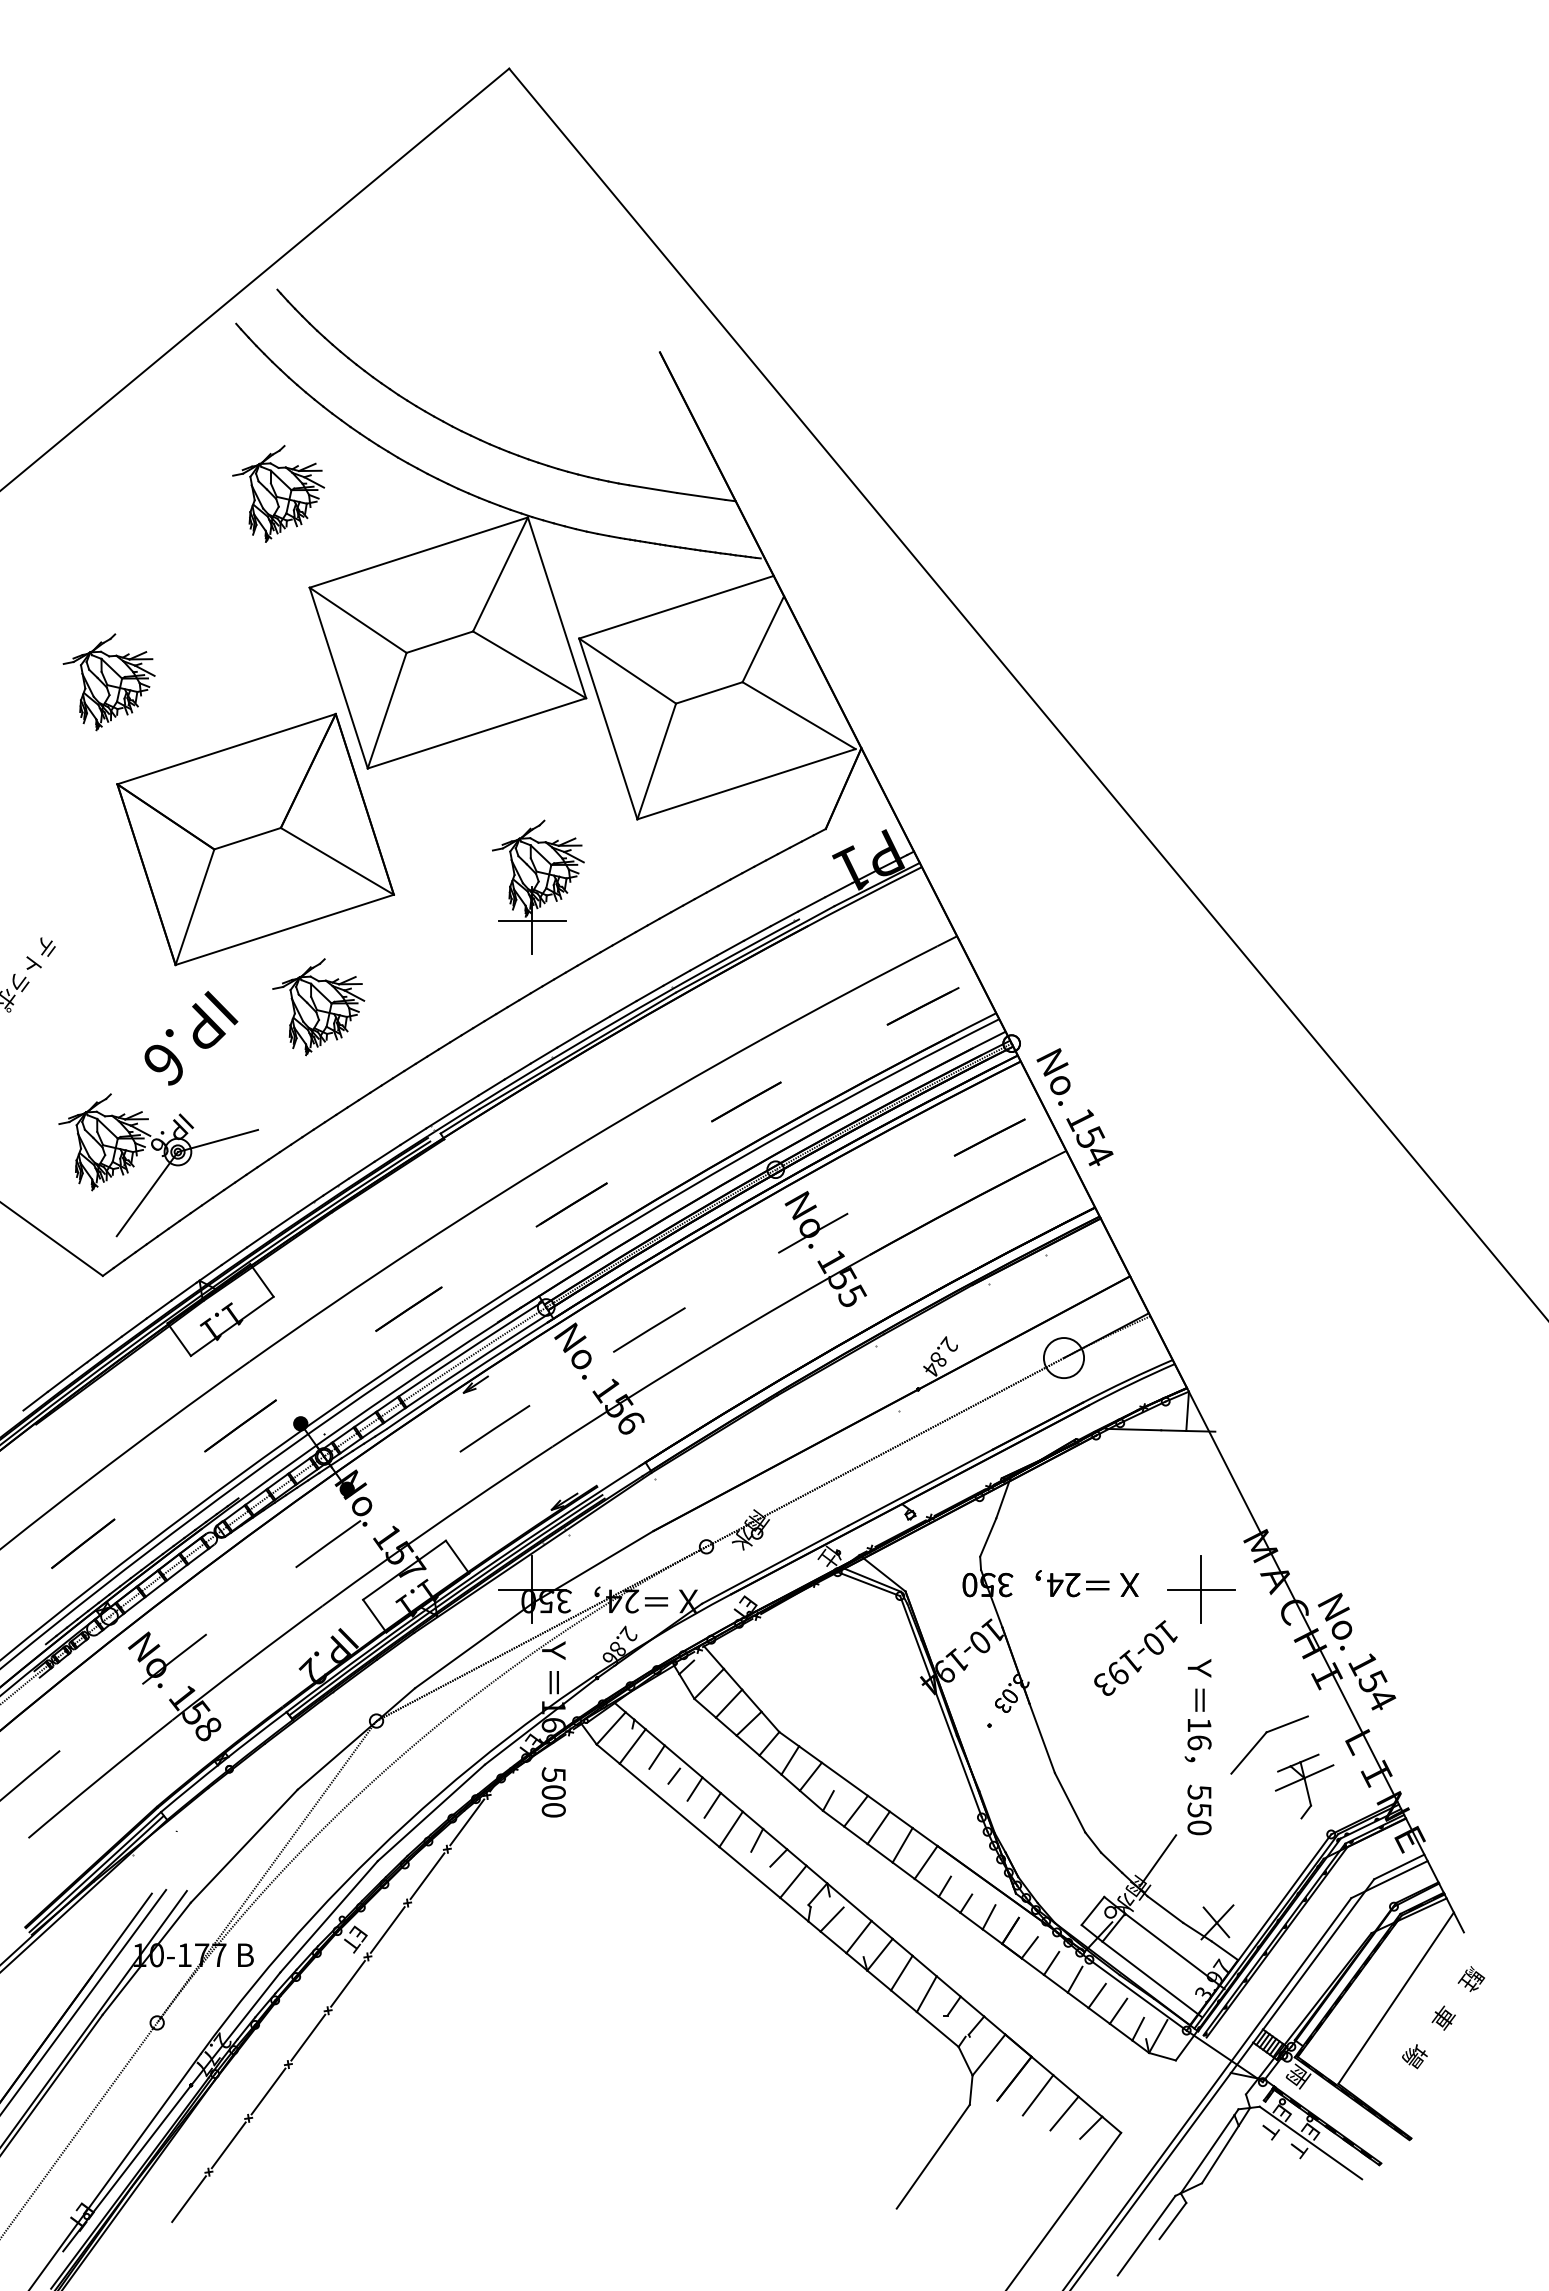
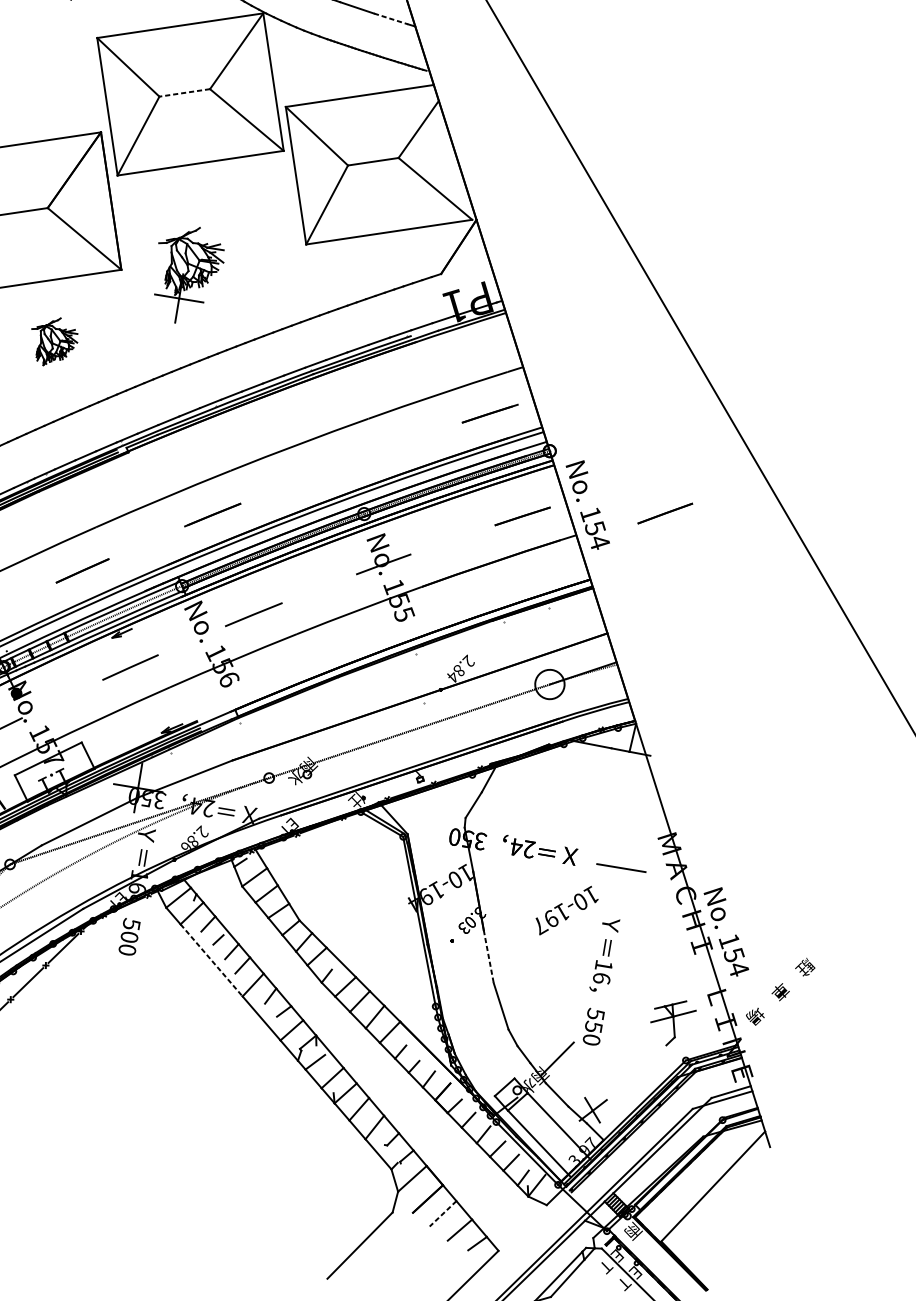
line: (701, 496) -> (391, 18), solid -> dashed
line: (439, 642) -> (184, 93), solid -> dashed
part: (538, 886) -> (187, 274), moved
part: (318, 1007) -> (53, 342), size x0.7
line: (746, 1101) -> (665, 513), moved
line: (1201, 1589) -> (621, 868), removed
text: (1105, 1685) -> (540, 925), 10-193 -> 10-197
part: (1263, 1737) -> (648, 982), removed
line: (1042, 1738) -> (488, 956), solid -> dashed
line: (669, 1805) -> (211, 960), solid -> dashed
text: (1443, 2017) -> (780, 991), moved
line: (1037, 2095) -> (442, 1213), solid -> dashed

